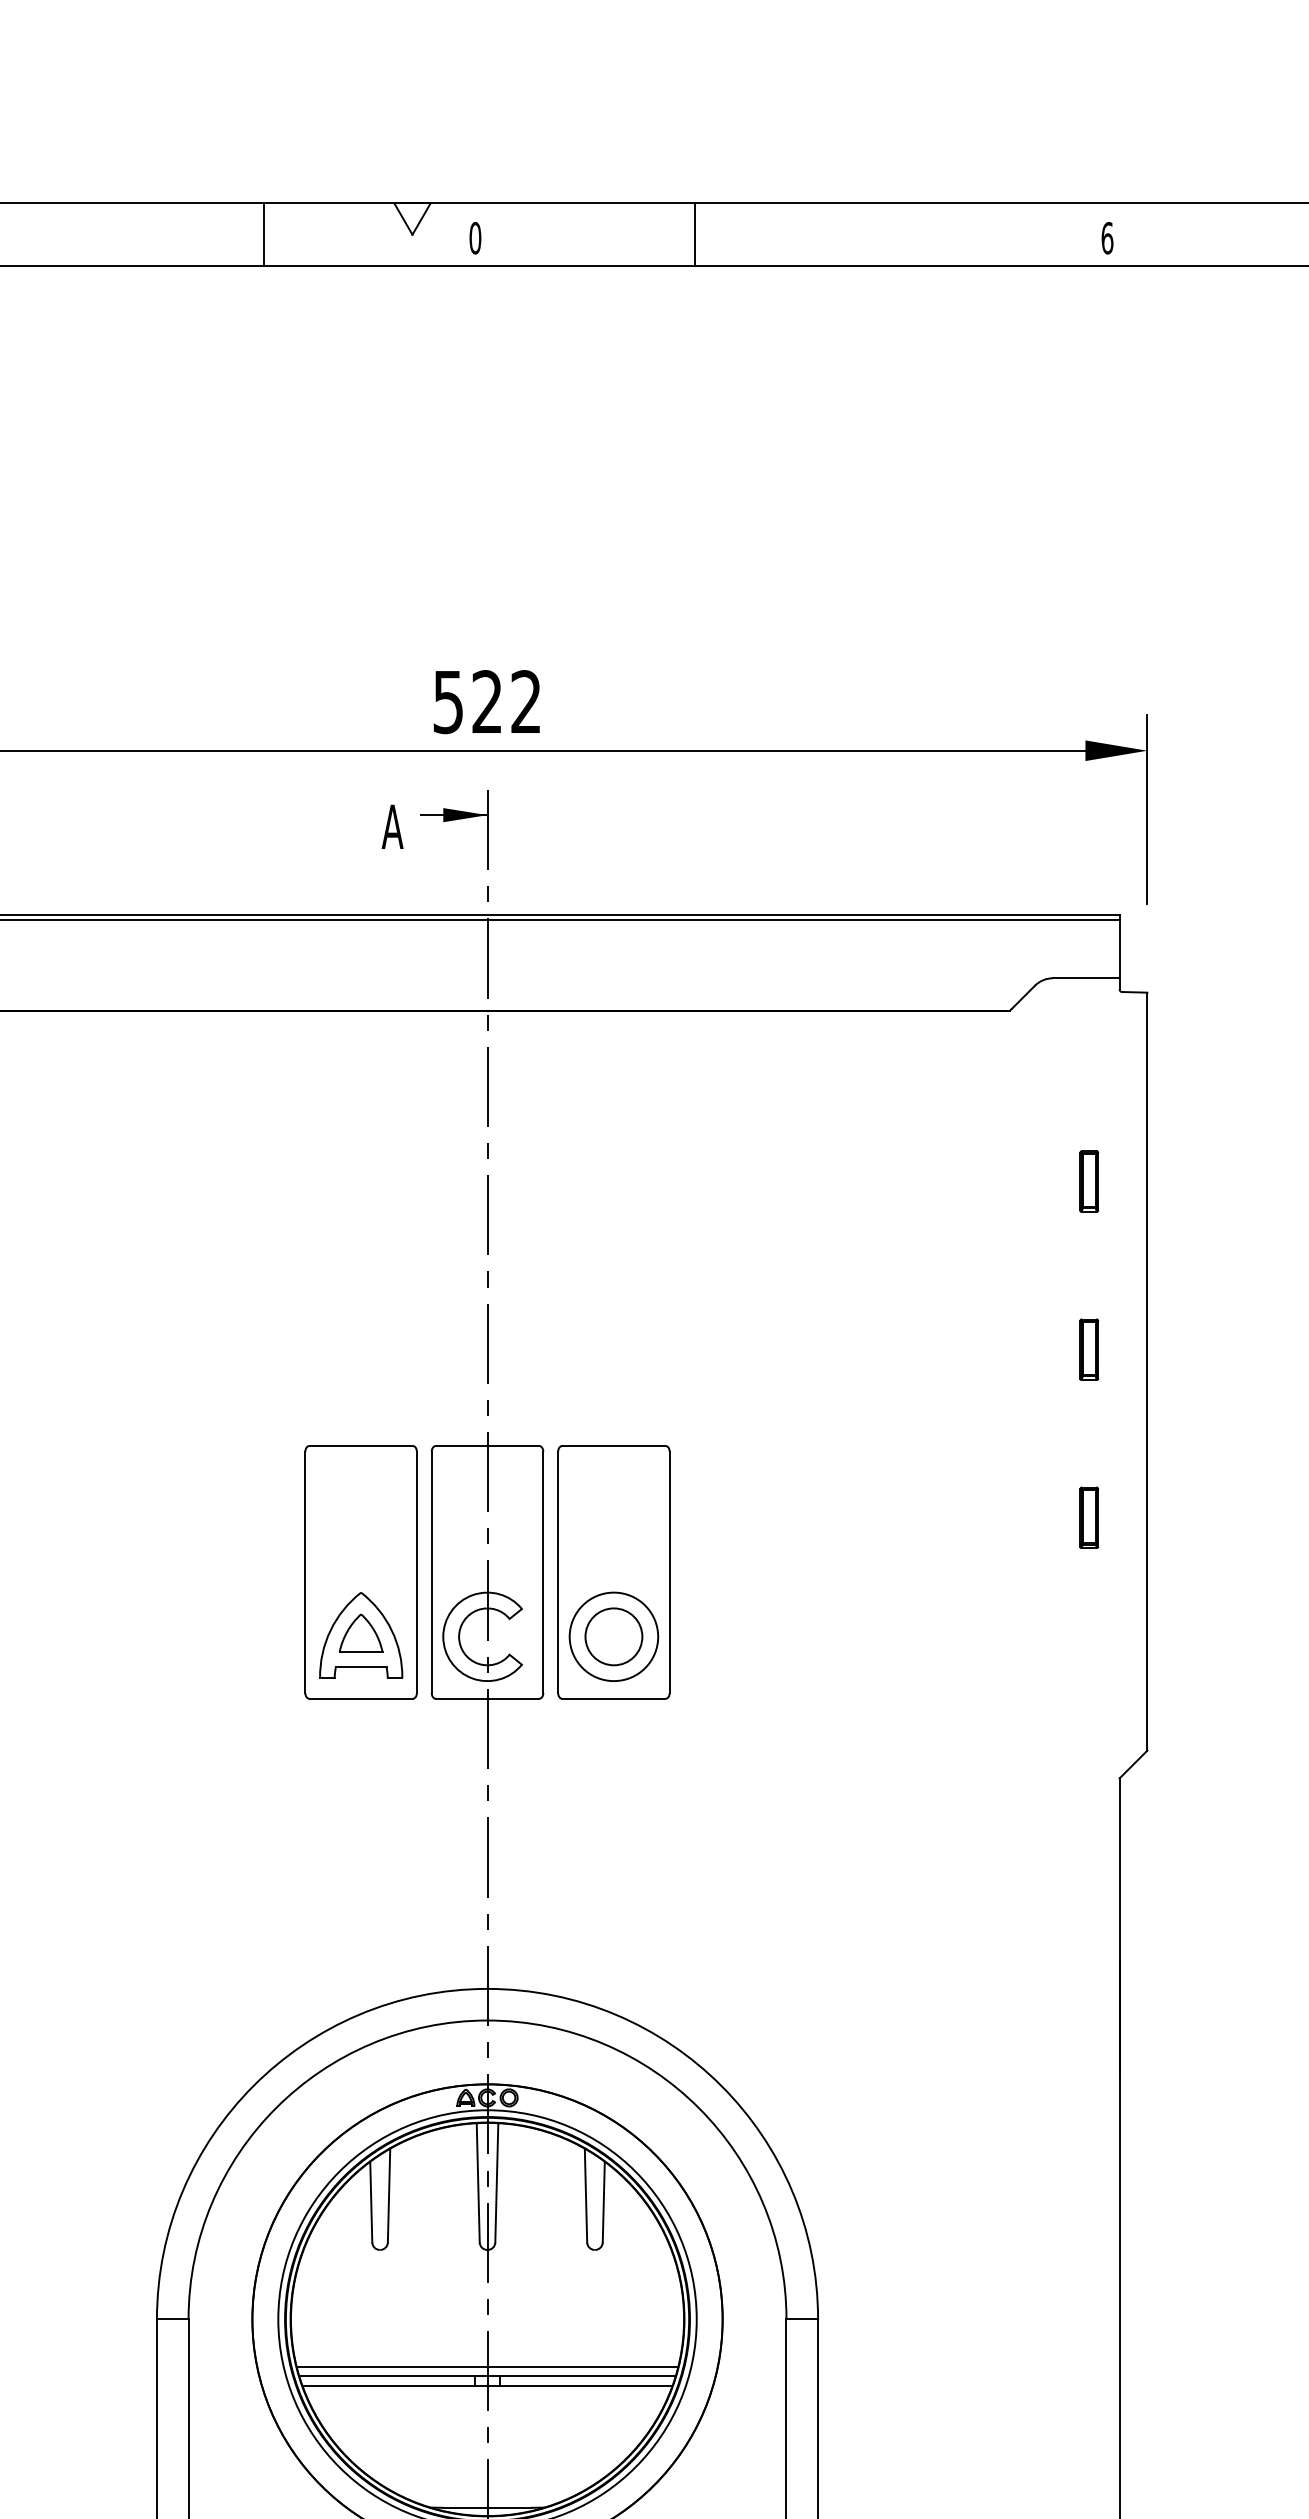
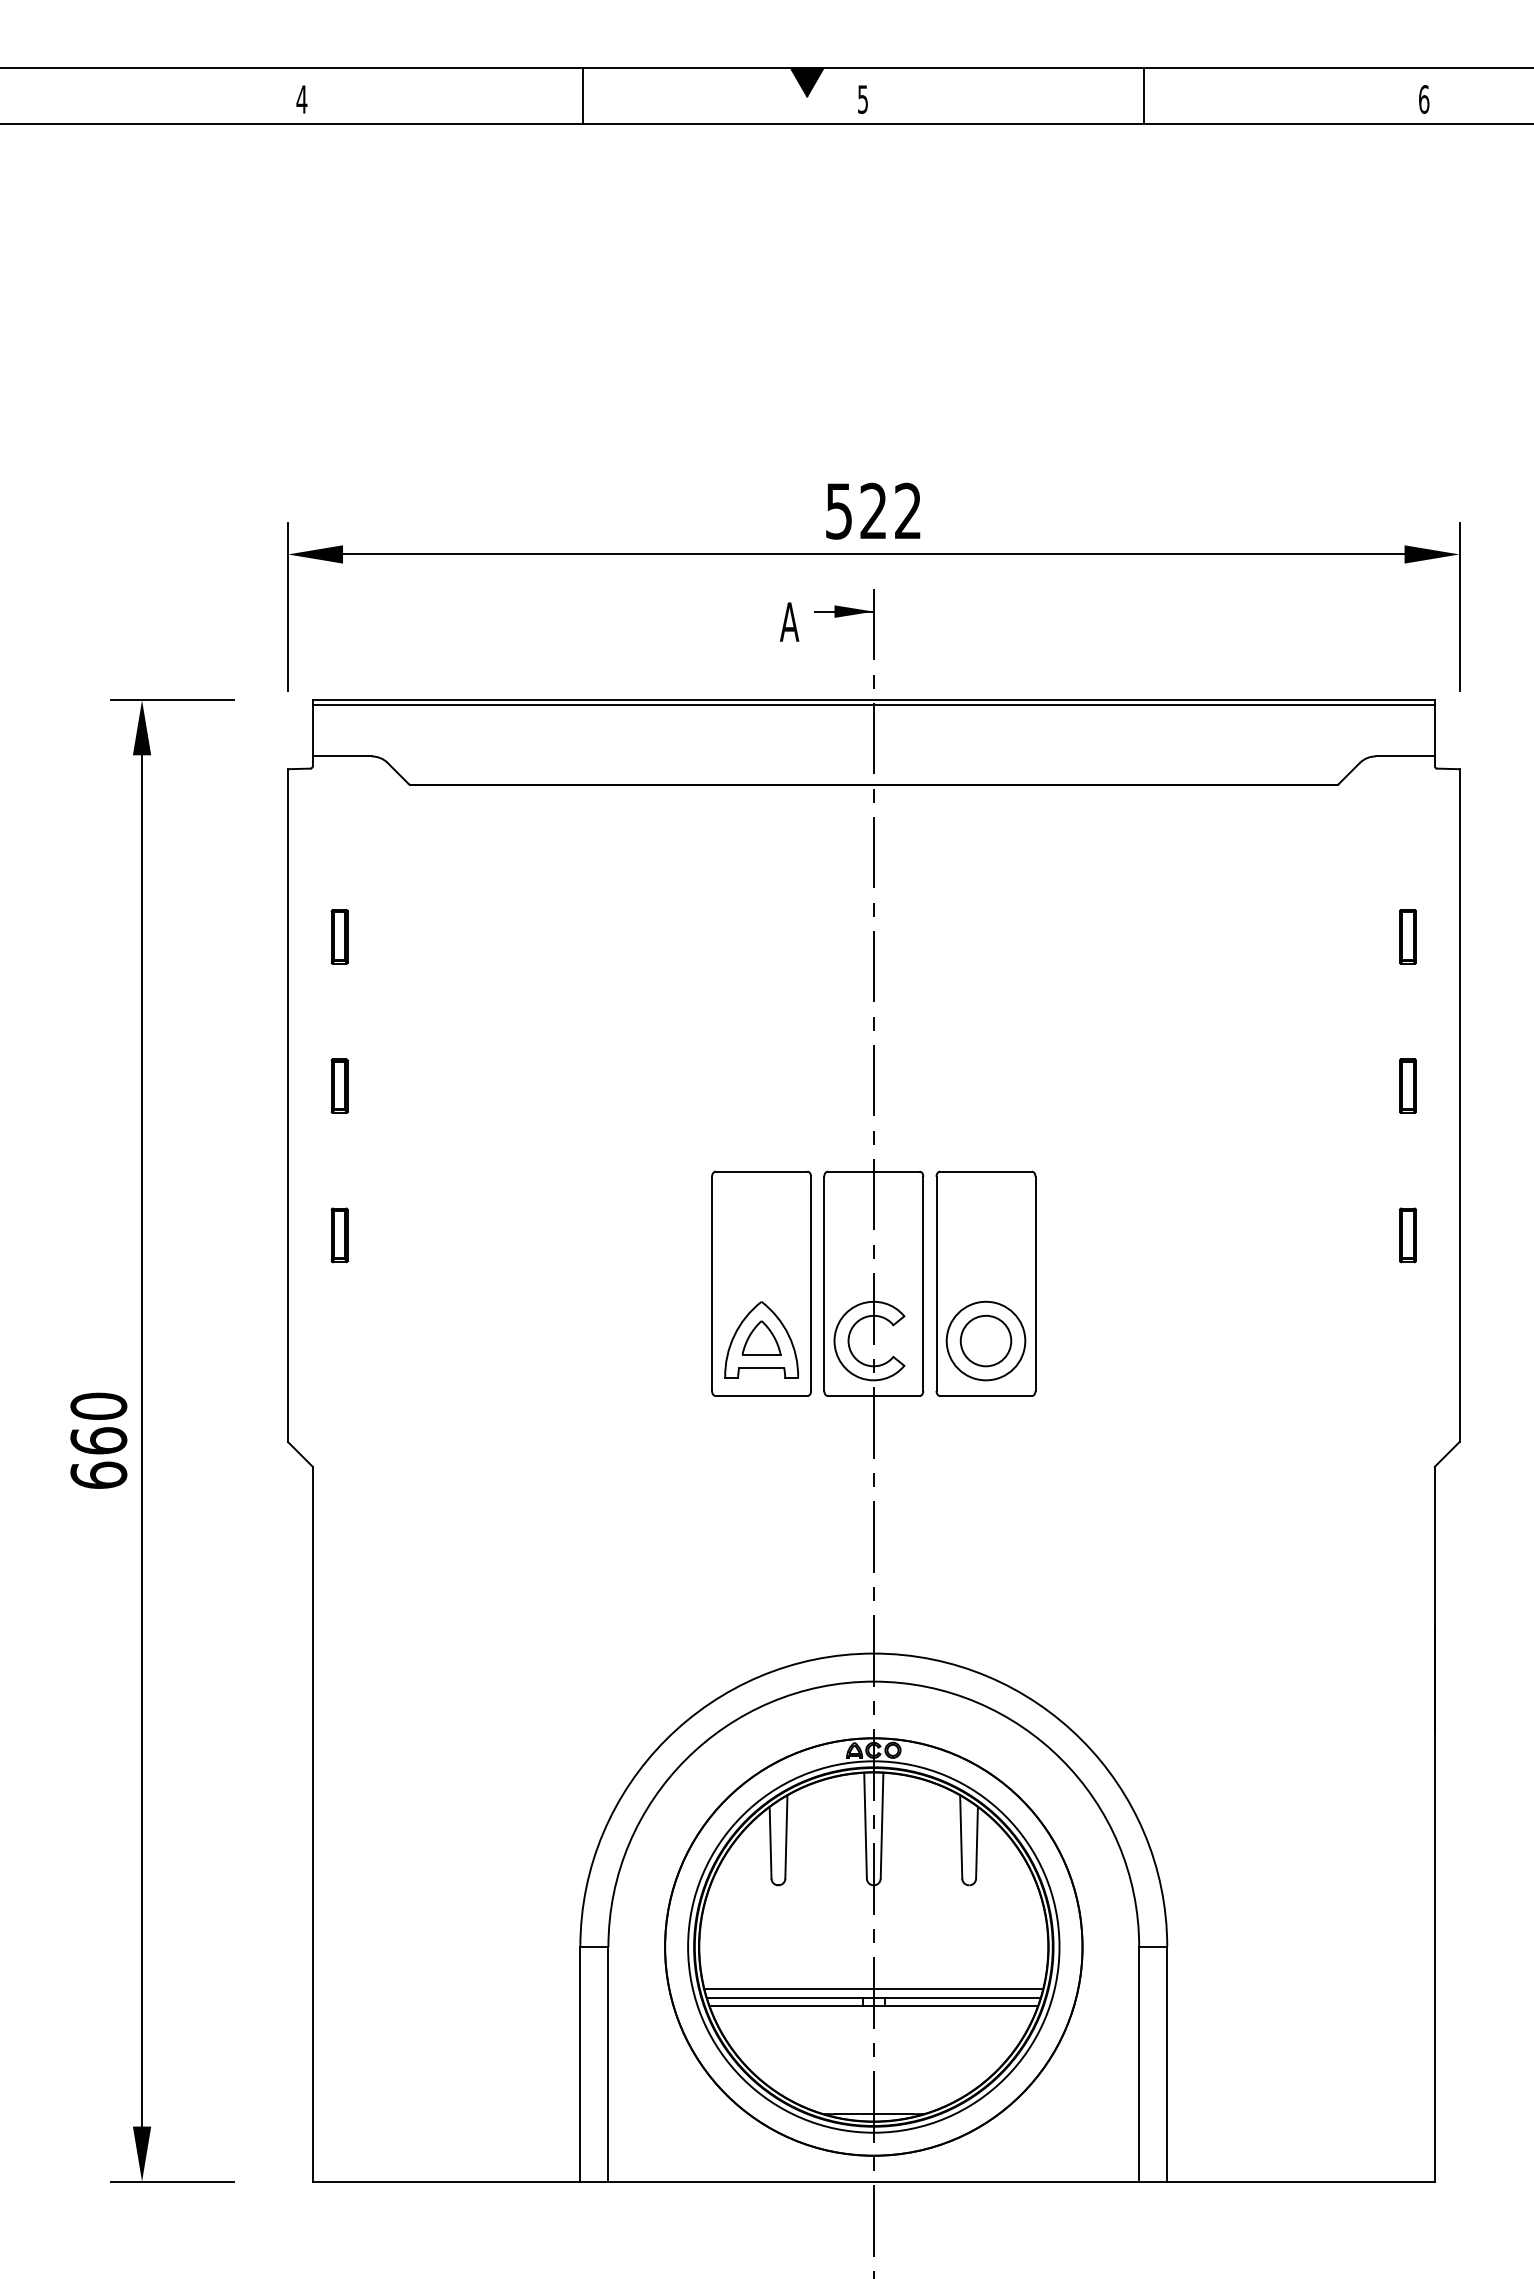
fill: (412, 219) -> (807, 82), added
line: (264, 234) -> (582, 96), moved
line: (694, 234) -> (1143, 96), moved
text: (474, 238) -> (862, 99), 0 -> 5

